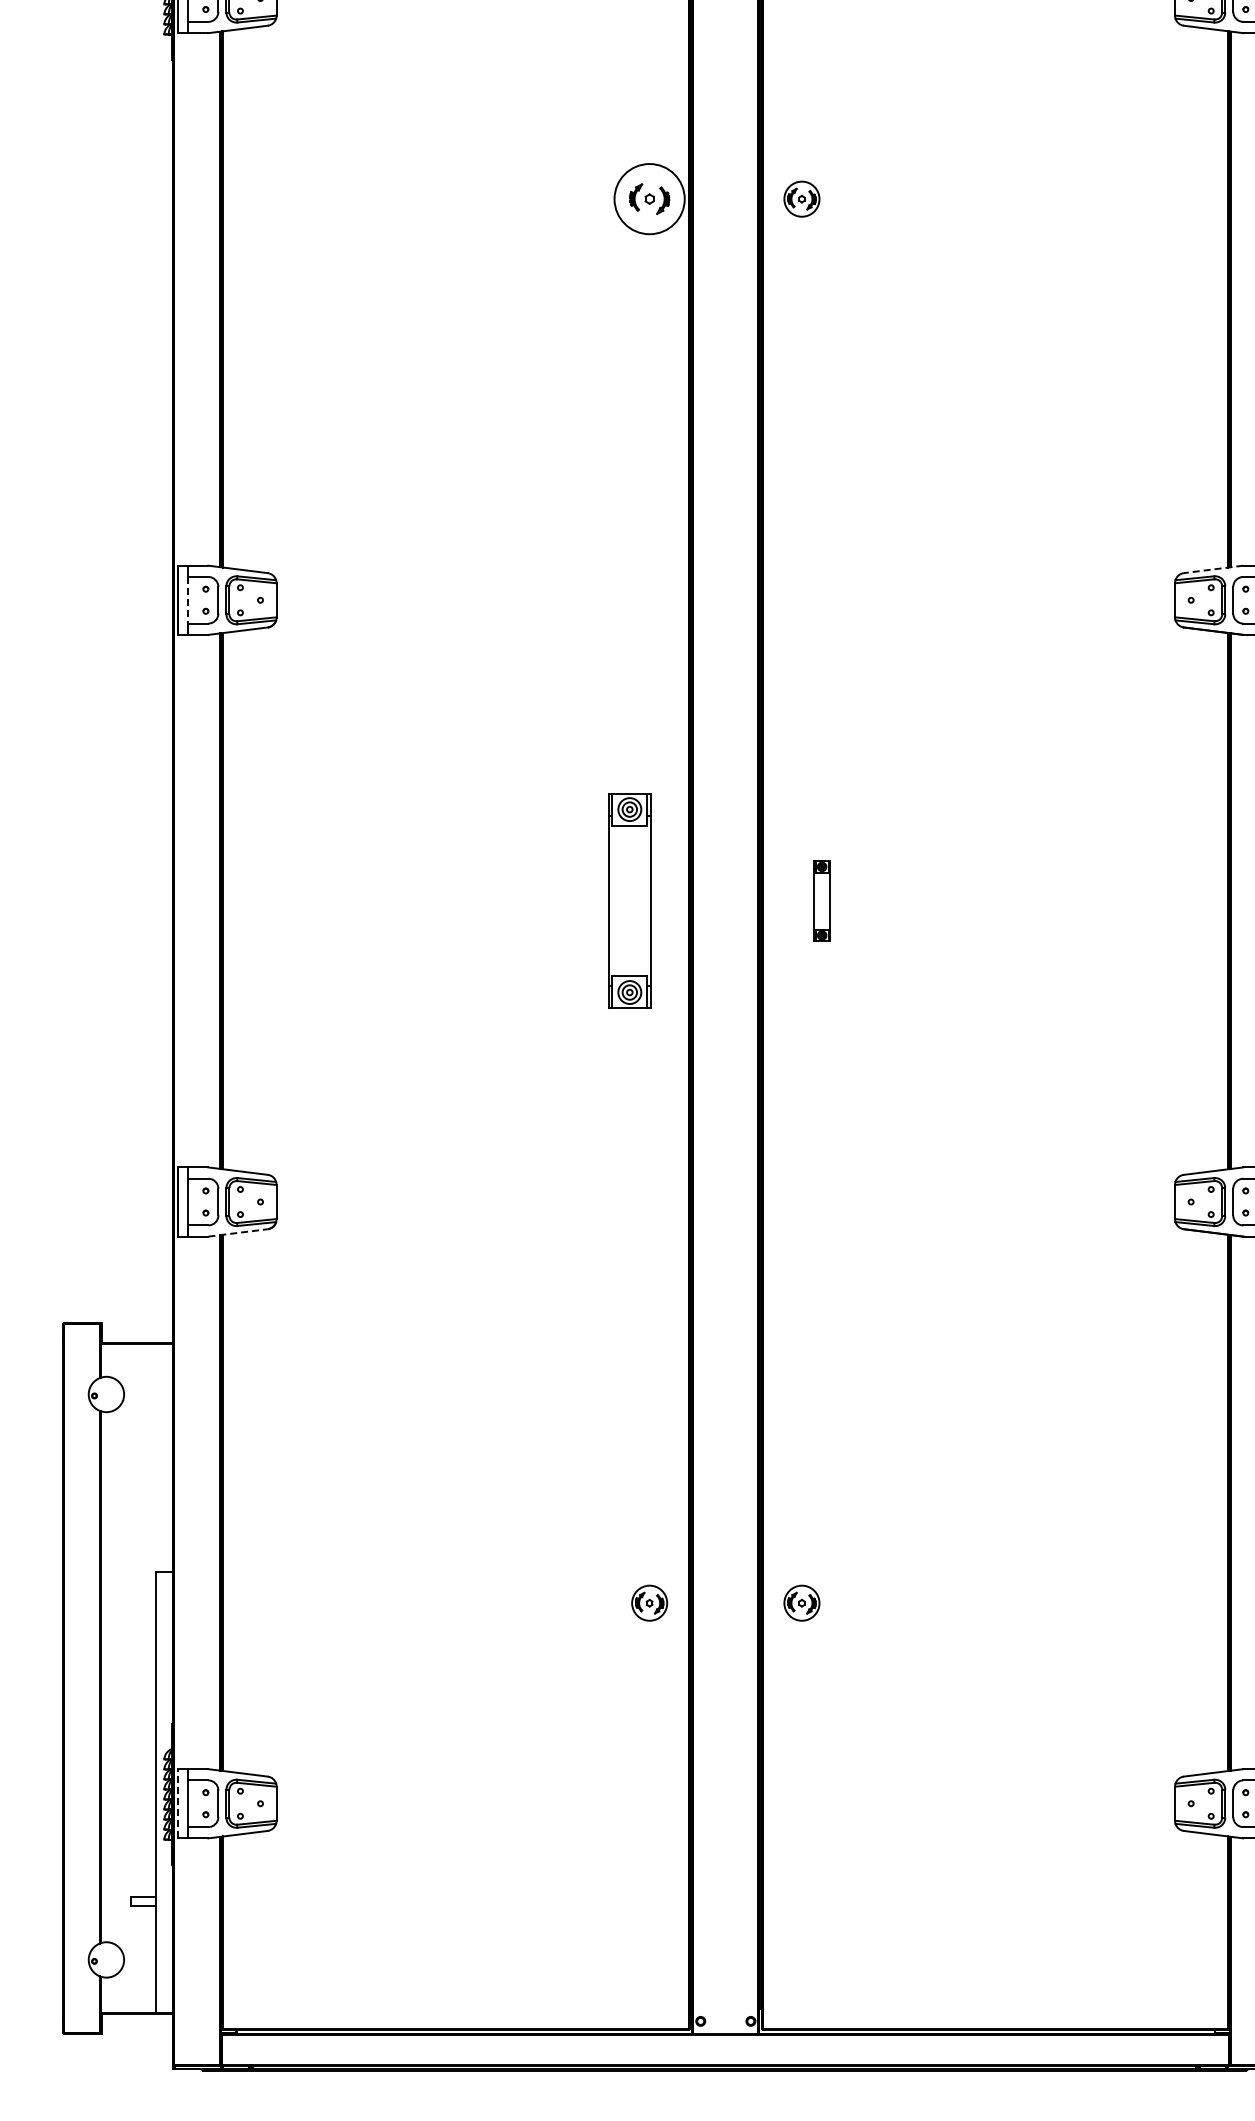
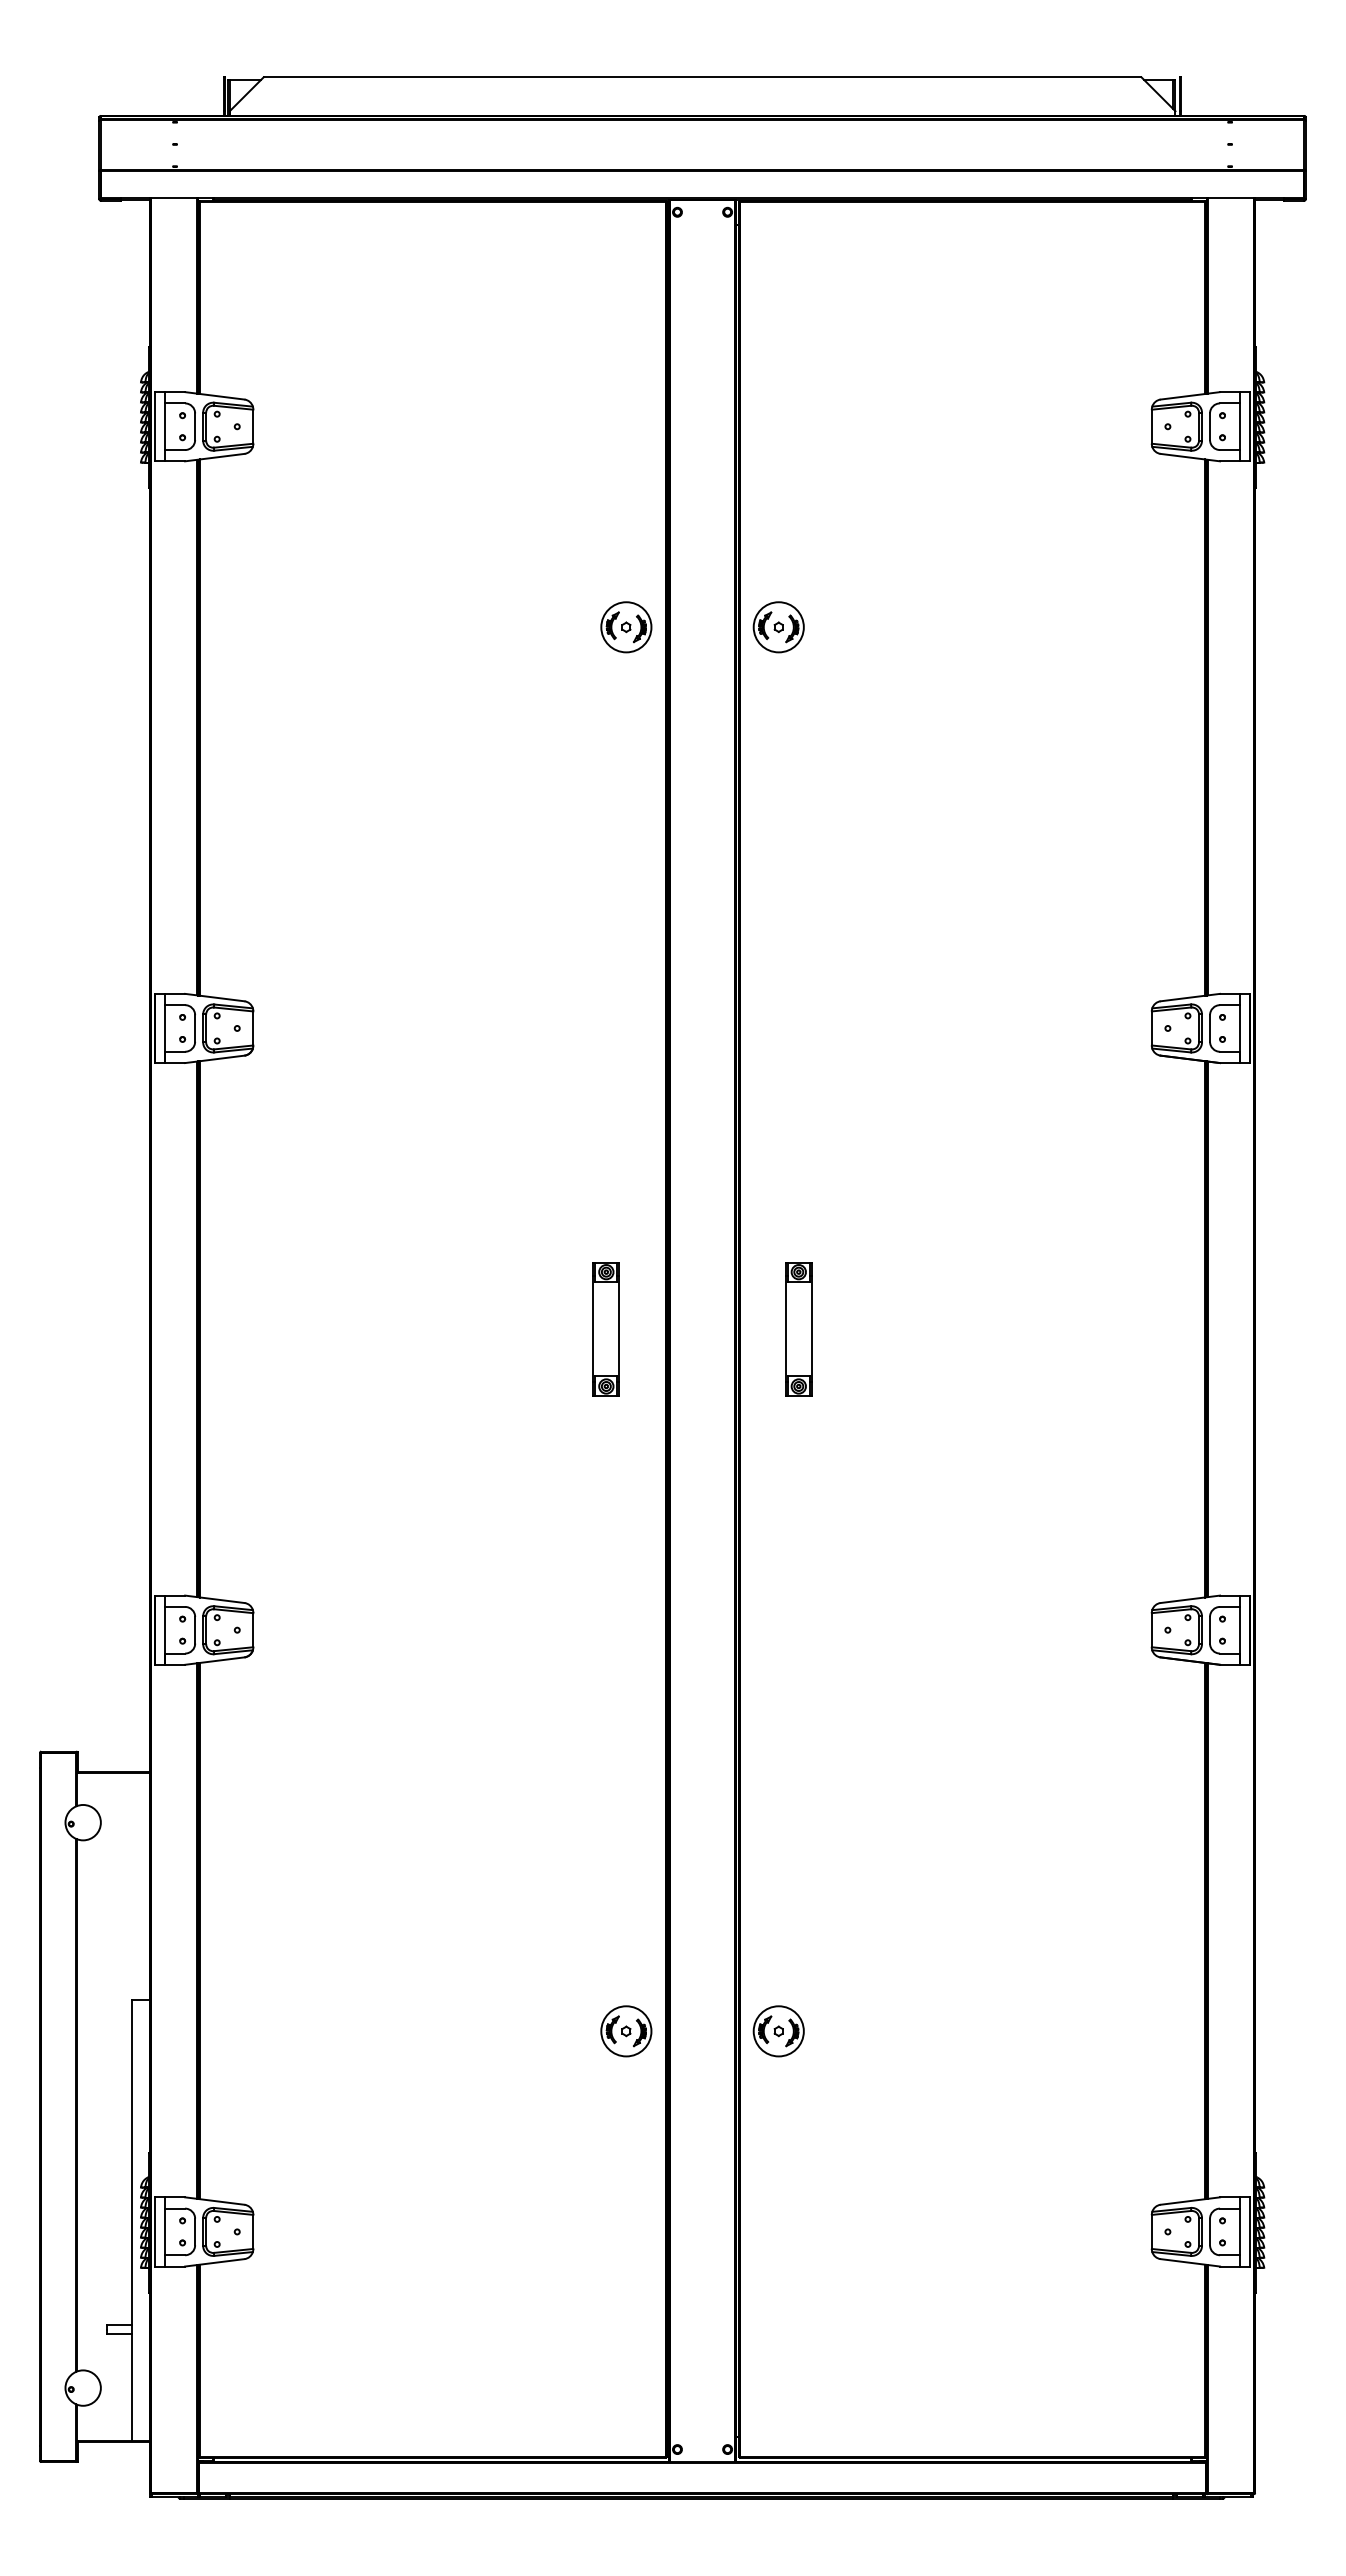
circle: (649, 199) -> (626, 627), size x0.71
part: (801, 199) -> (778, 627), size x1.43
line: (1213, 569) -> (1190, 997), dashed -> solid
line: (188, 600) -> (165, 1028), dashed -> solid
part: (628, 901) -> (605, 1329), size x0.62
part: (821, 901) -> (798, 1329), size x1.67
line: (237, 1233) -> (214, 1661), dashed -> solid
part: (649, 1603) -> (626, 2031), size x1.43
part: (801, 1603) -> (778, 2031), size x1.43
line: (178, 1803) -> (155, 2231), dashed -> solid

